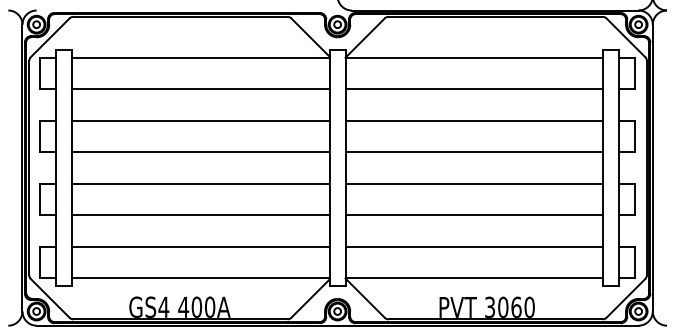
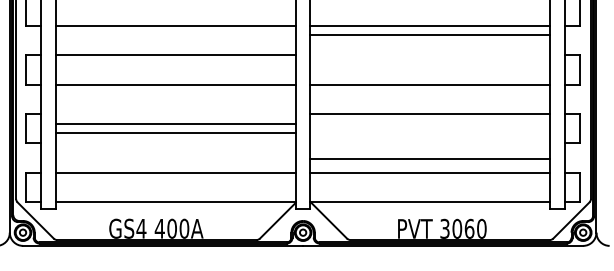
line: (474, 120) -> (430, 34), moved
line: (200, 183) -> (175, 132), moved
line: (200, 215) -> (175, 123), moved
line: (474, 215) -> (430, 159), moved

